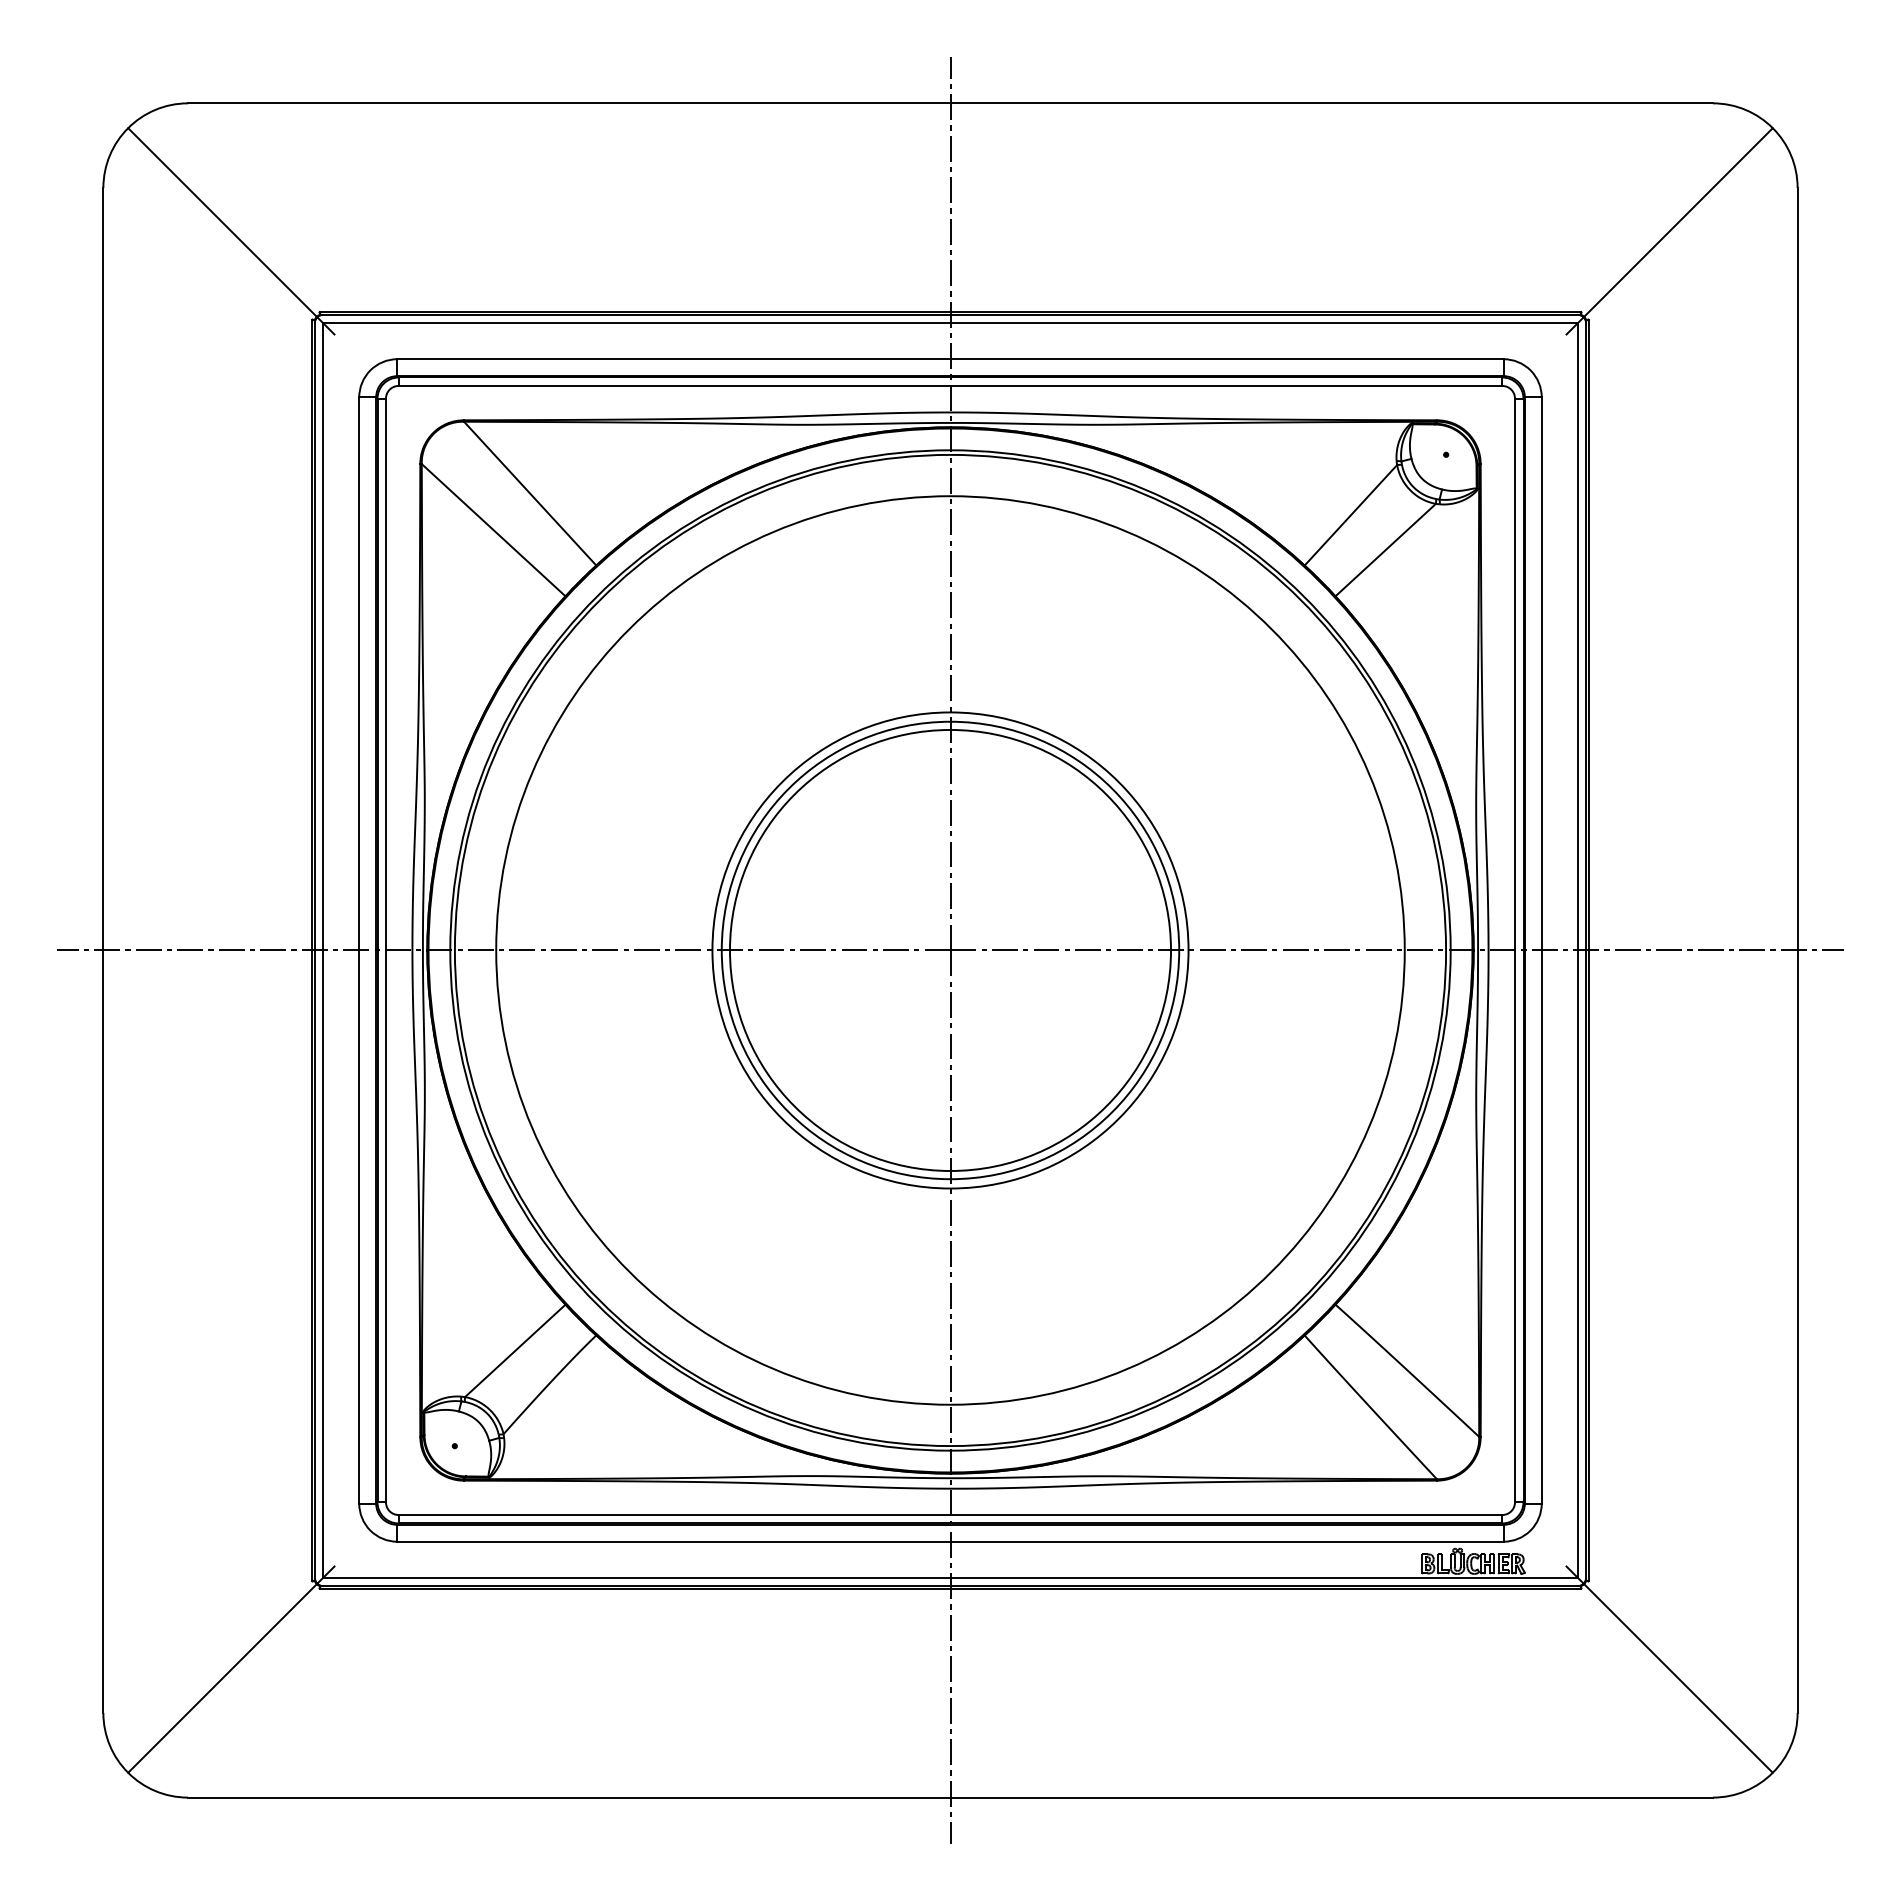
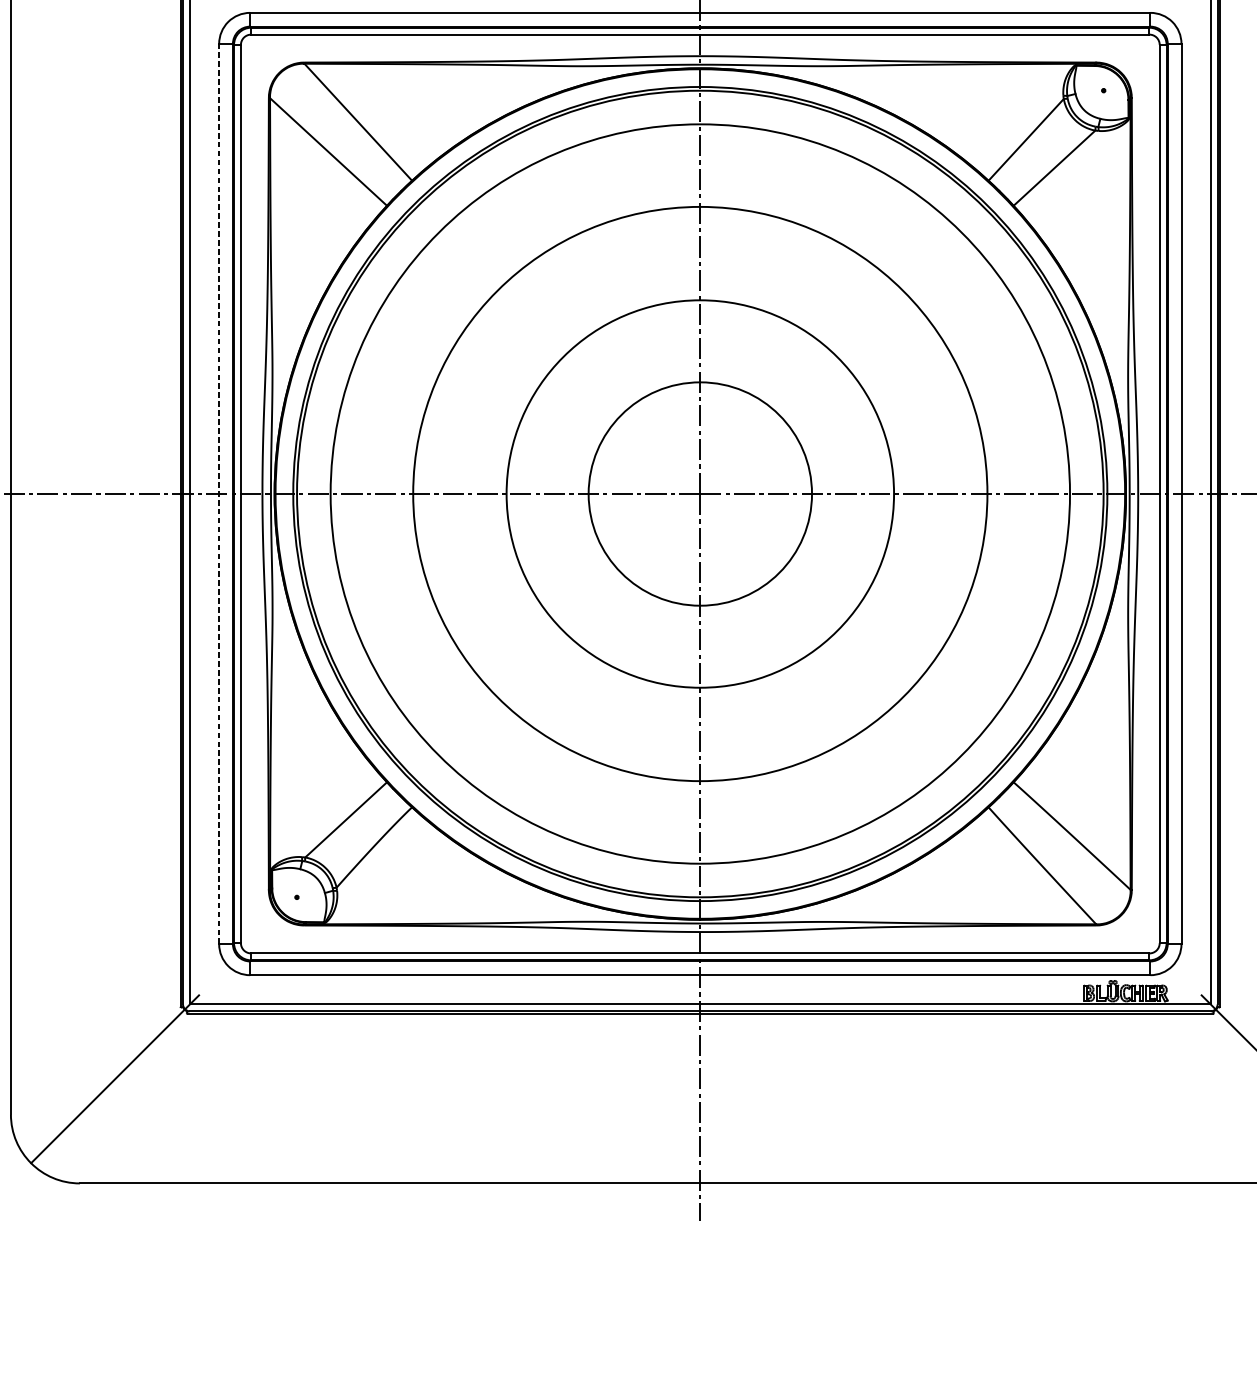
line: (359, 949) -> (219, 493), solid -> dashed
circle: (950, 949) -> (700, 493), size x1.6
circle: (950, 950) -> (700, 494), size x0.6

